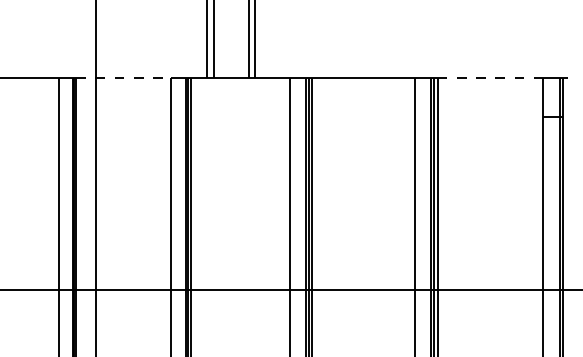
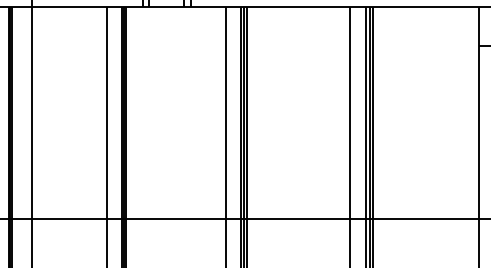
line: (124, 78) -> (60, 7), dashed -> solid
line: (490, 78) -> (426, 7), dashed -> solid

